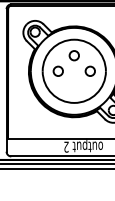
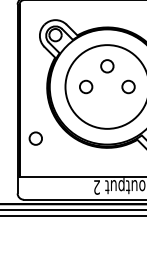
circle: (19, 109) -> (34, 137), added

